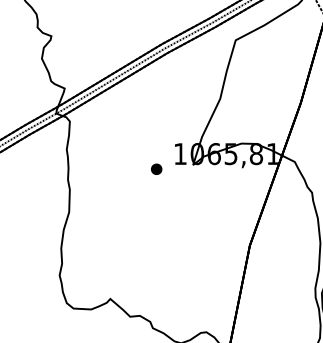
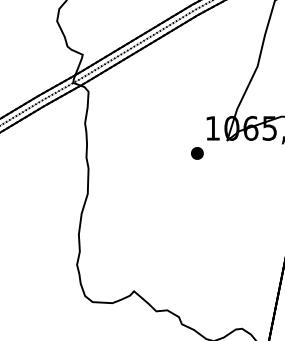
part: (156, 168) -> (197, 152), moved

